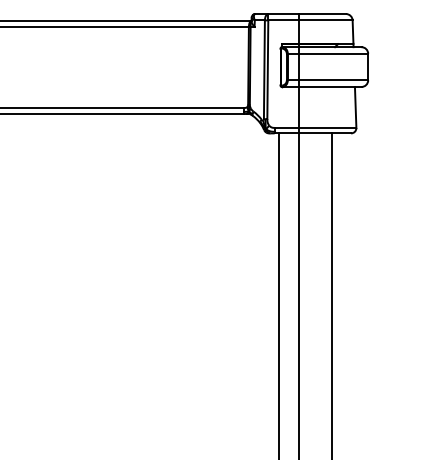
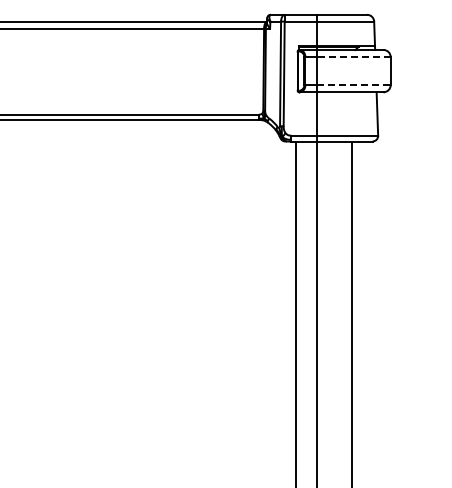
line: (333, 54) -> (353, 57), solid -> dashed
line: (333, 80) -> (353, 85), solid -> dashed

